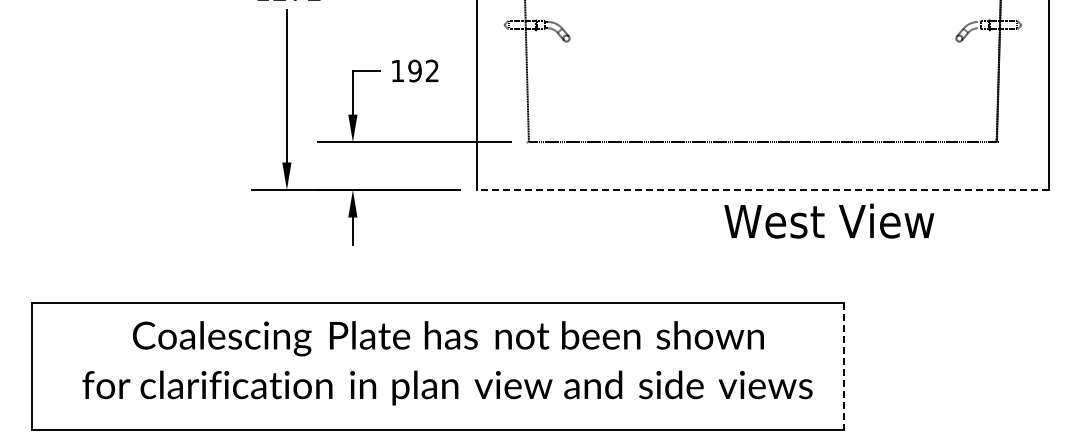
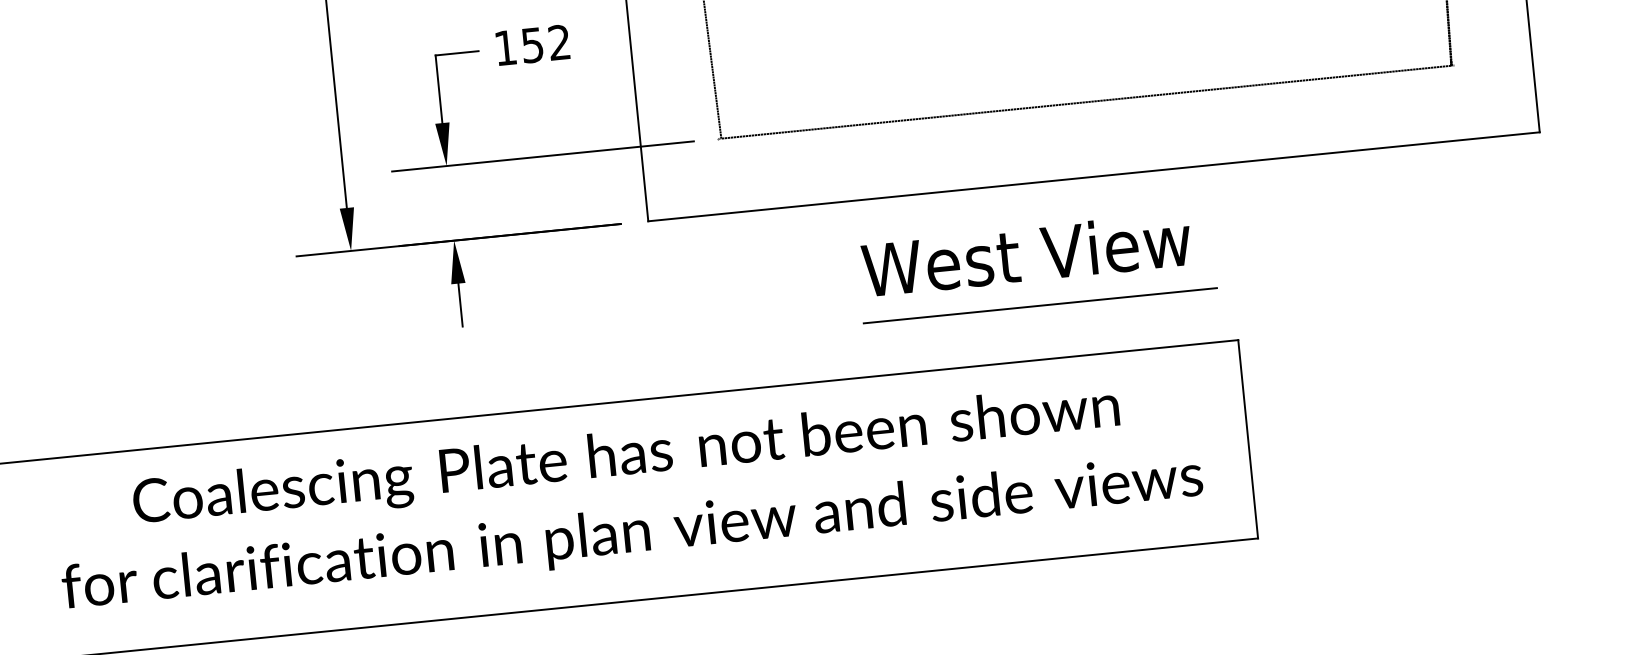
text: (414, 70) -> (531, 44), 192 -> 152
line: (762, 190) -> (1093, 177), dashed -> solid
text: (829, 220) -> (1026, 253), moved
line: (720, 268) -> (1039, 305), added
line: (844, 366) -> (1248, 439), dashed -> solid

